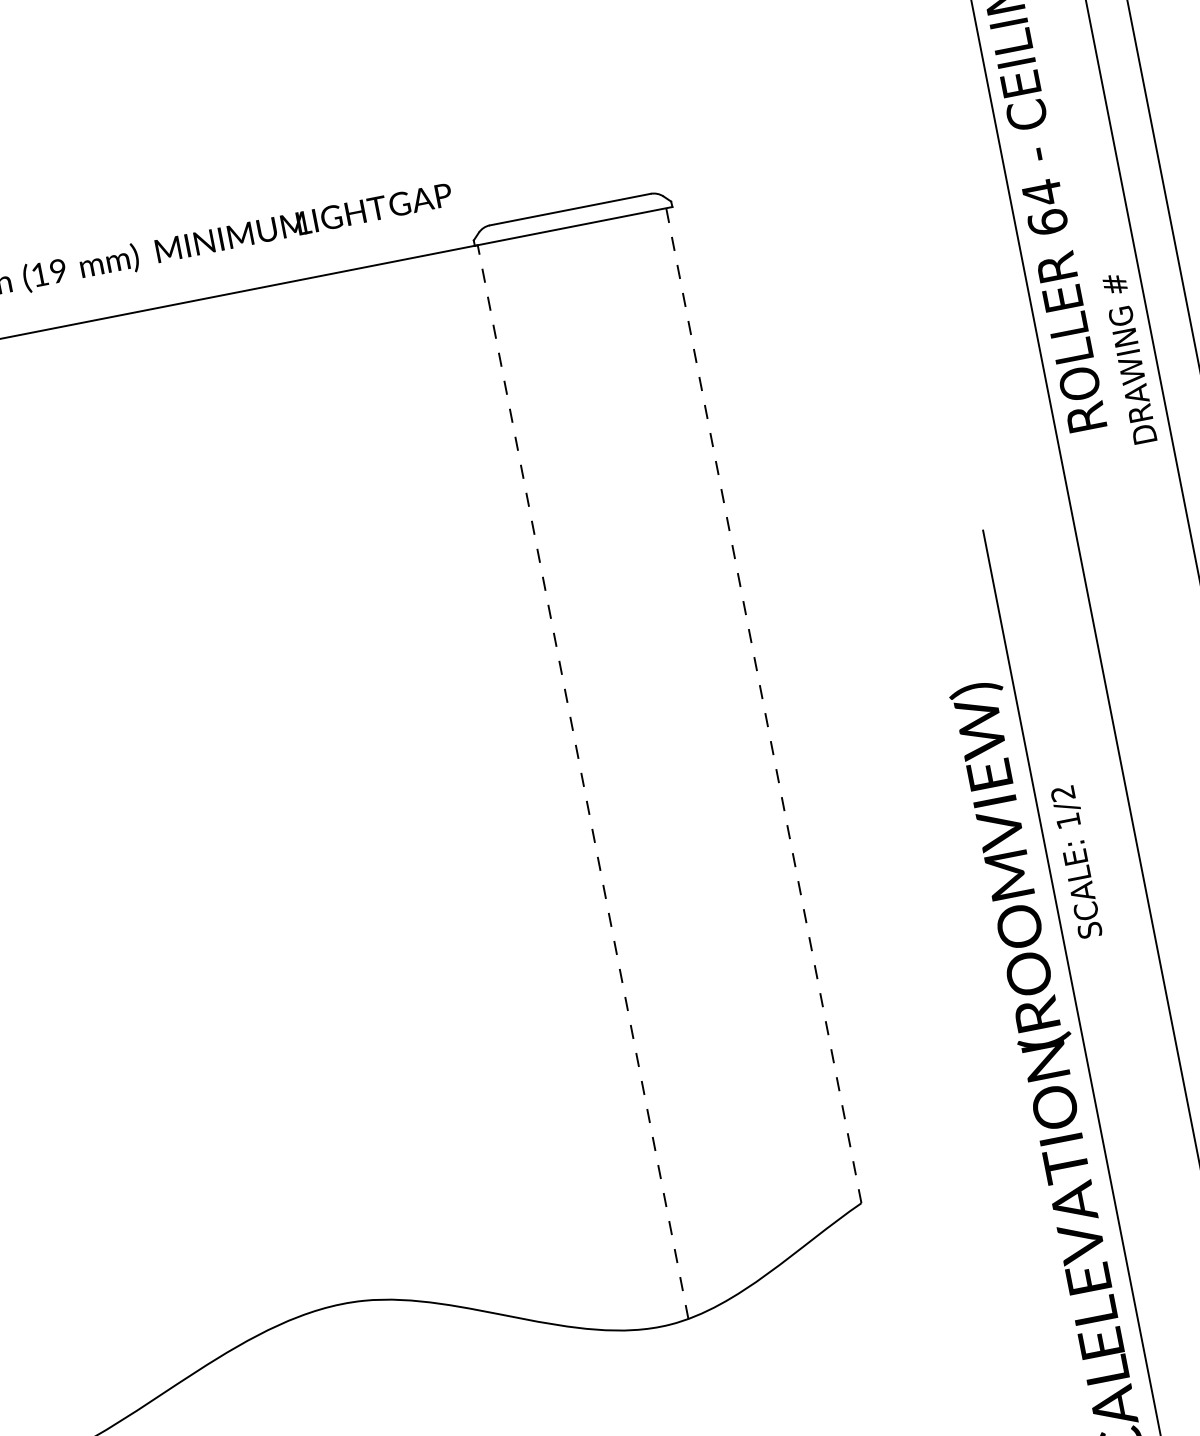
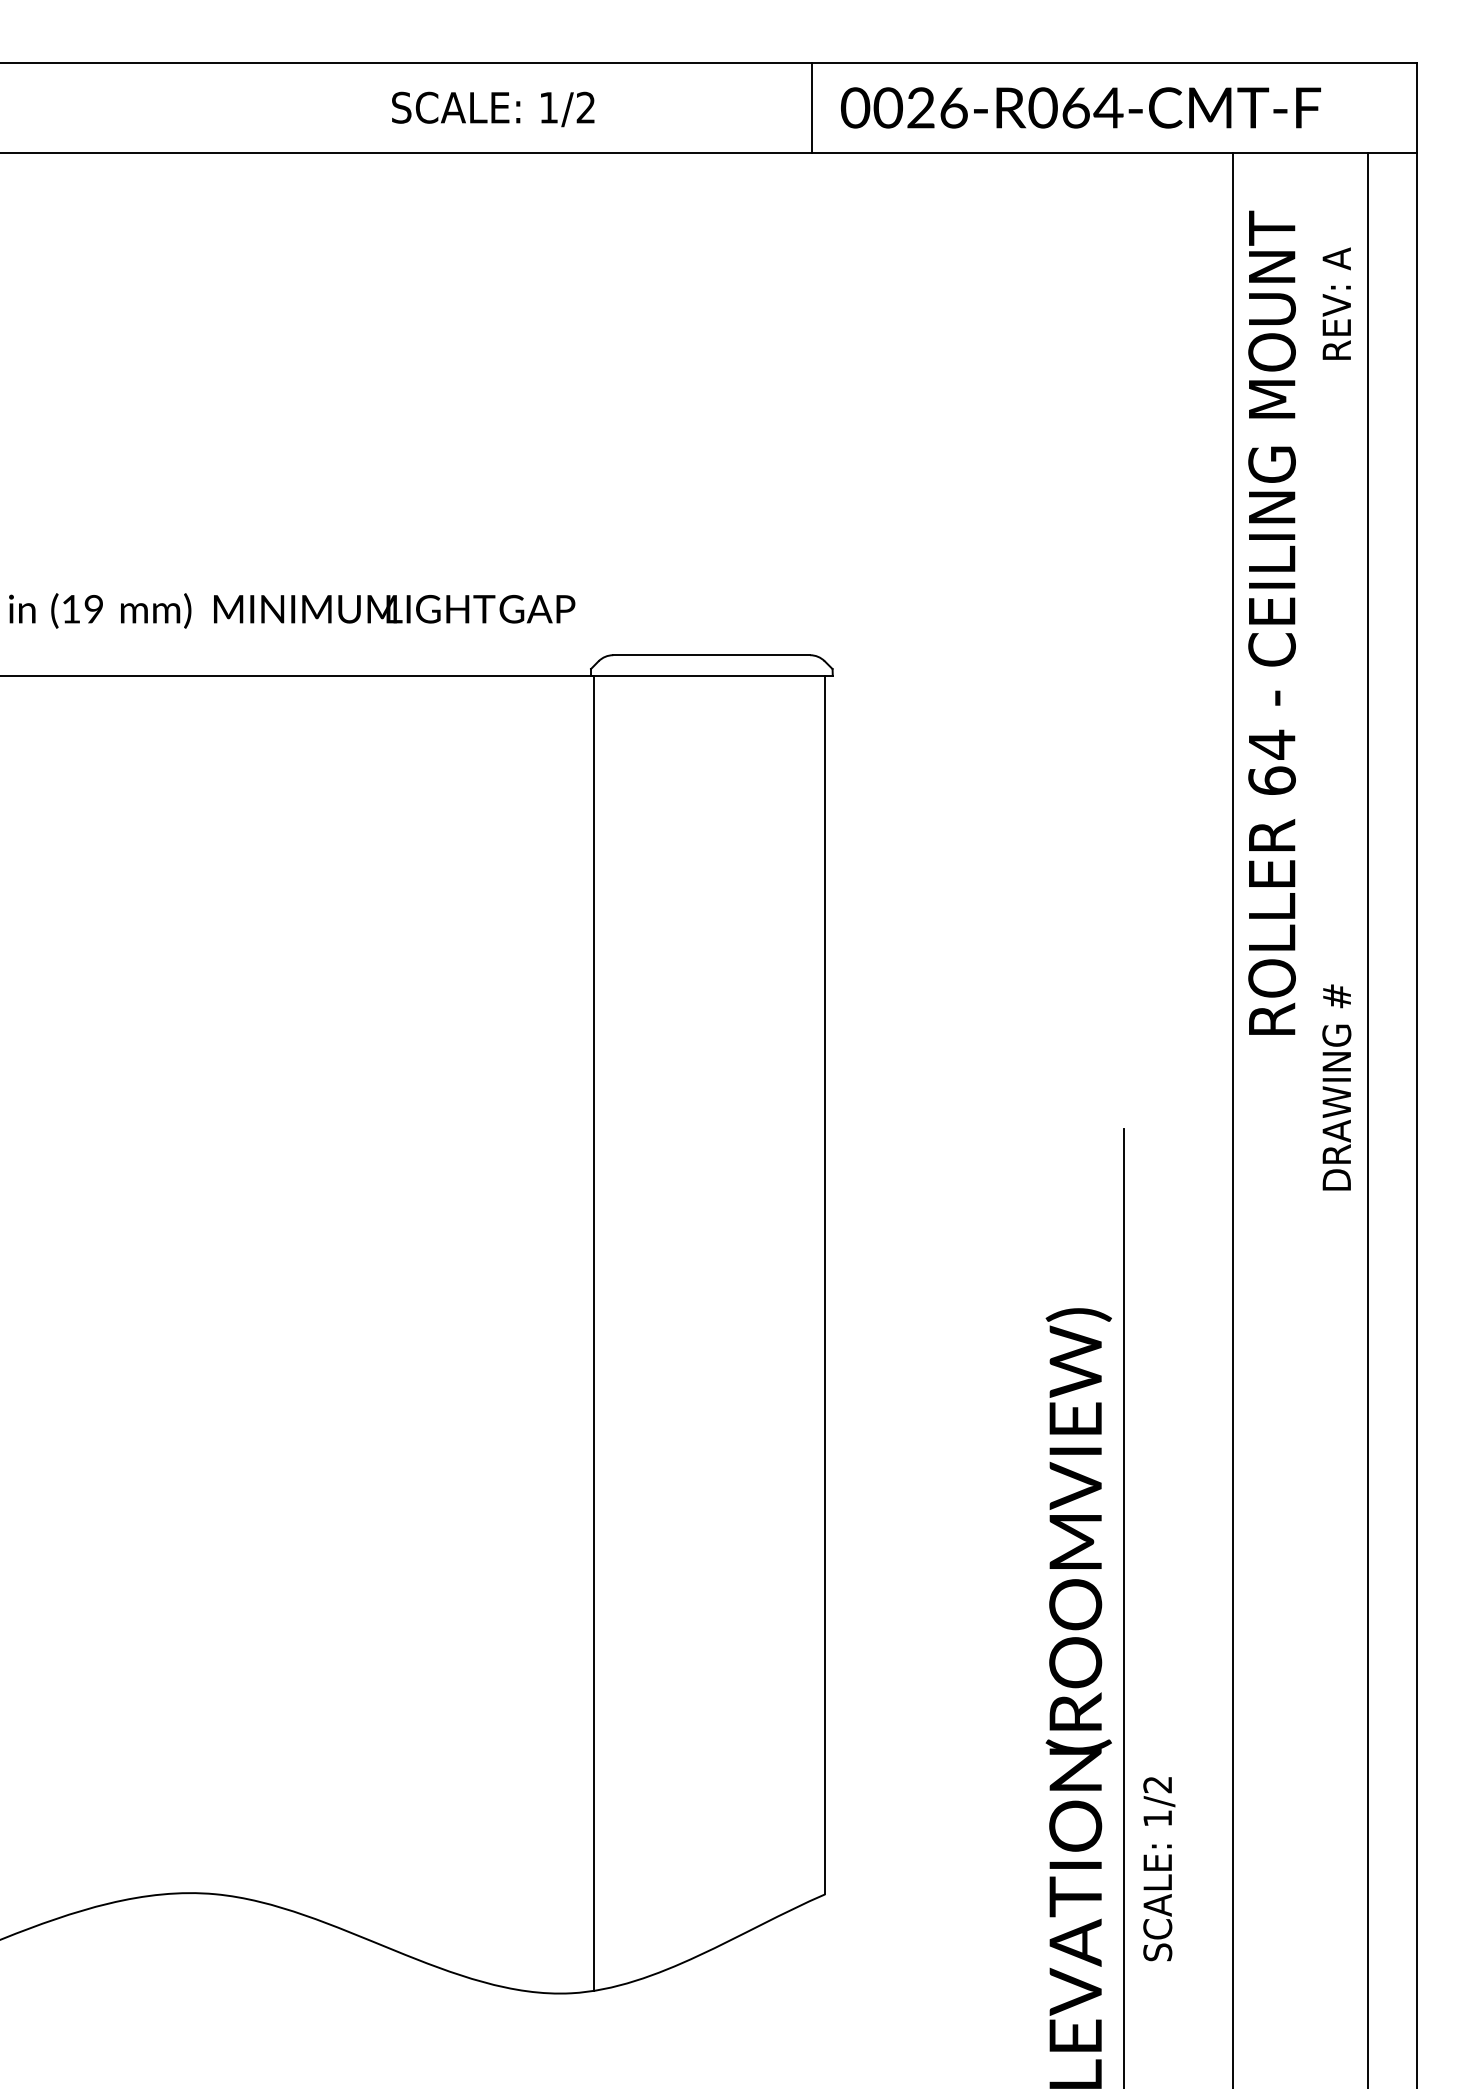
text: (1129, 358) -> (1336, 1087), moved
line: (763, 705) -> (825, 1284), dashed -> solid
line: (583, 782) -> (594, 1333), dashed -> solid
text: (1078, 862) -> (1159, 1869), moved

